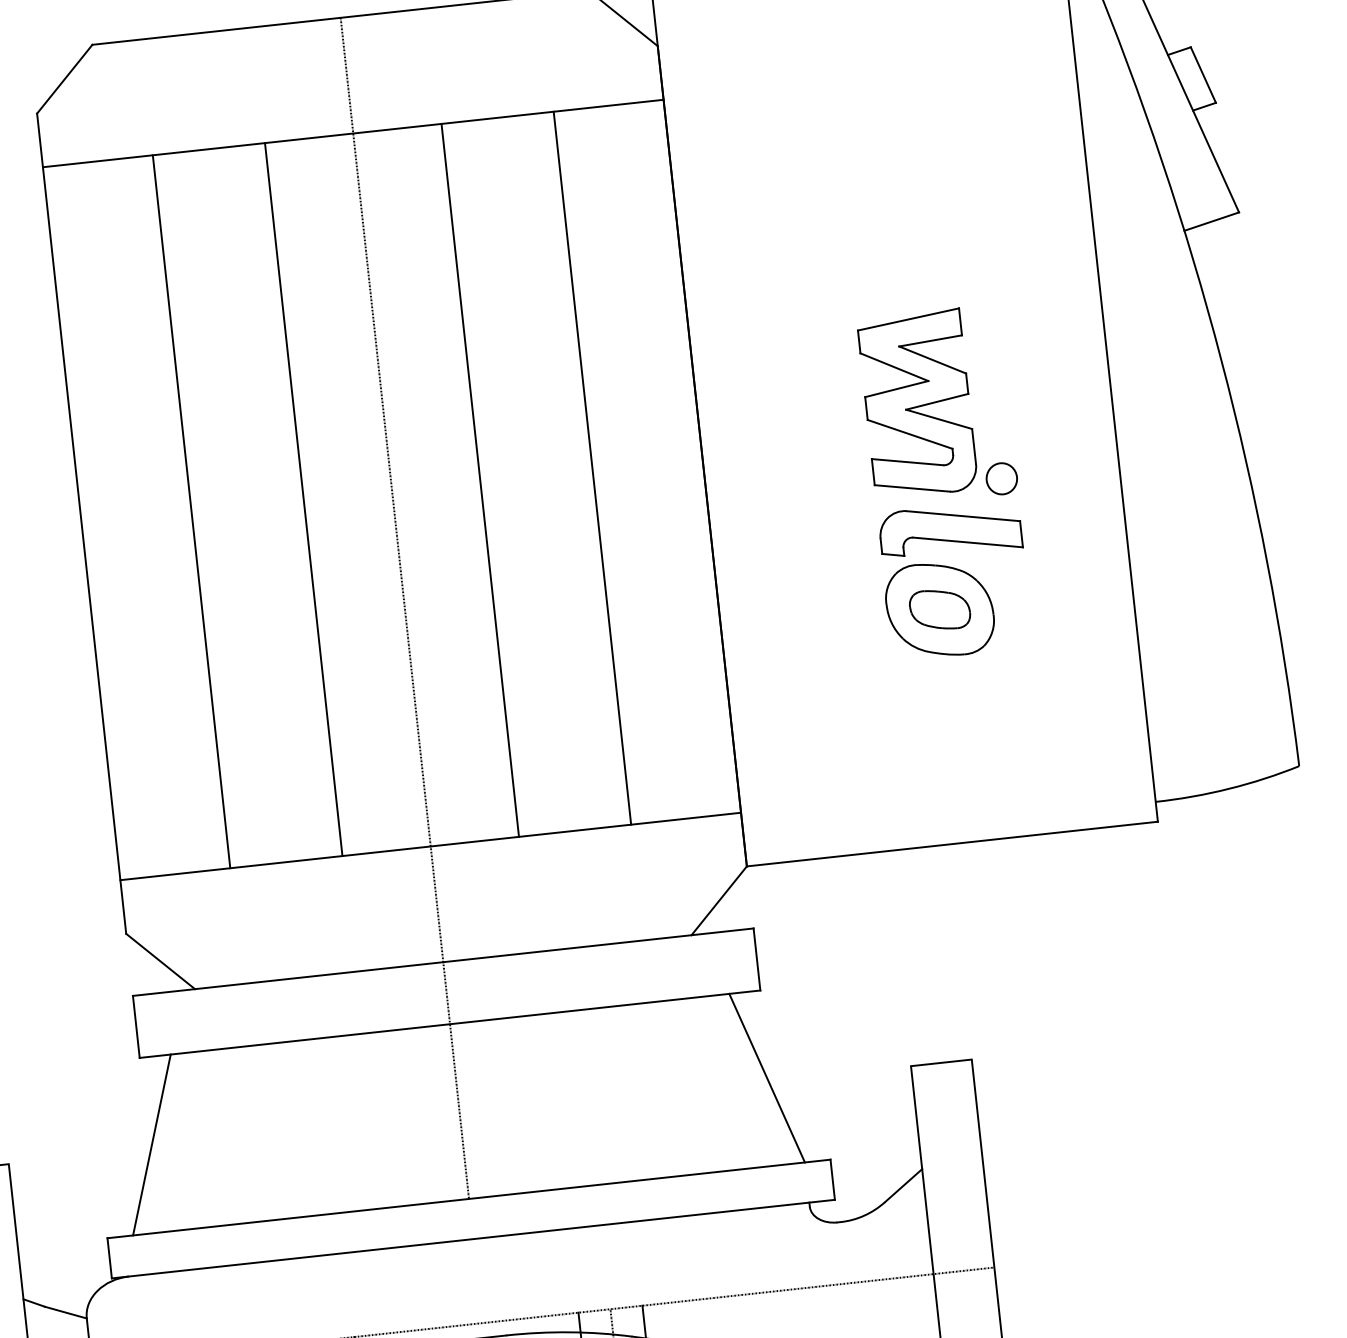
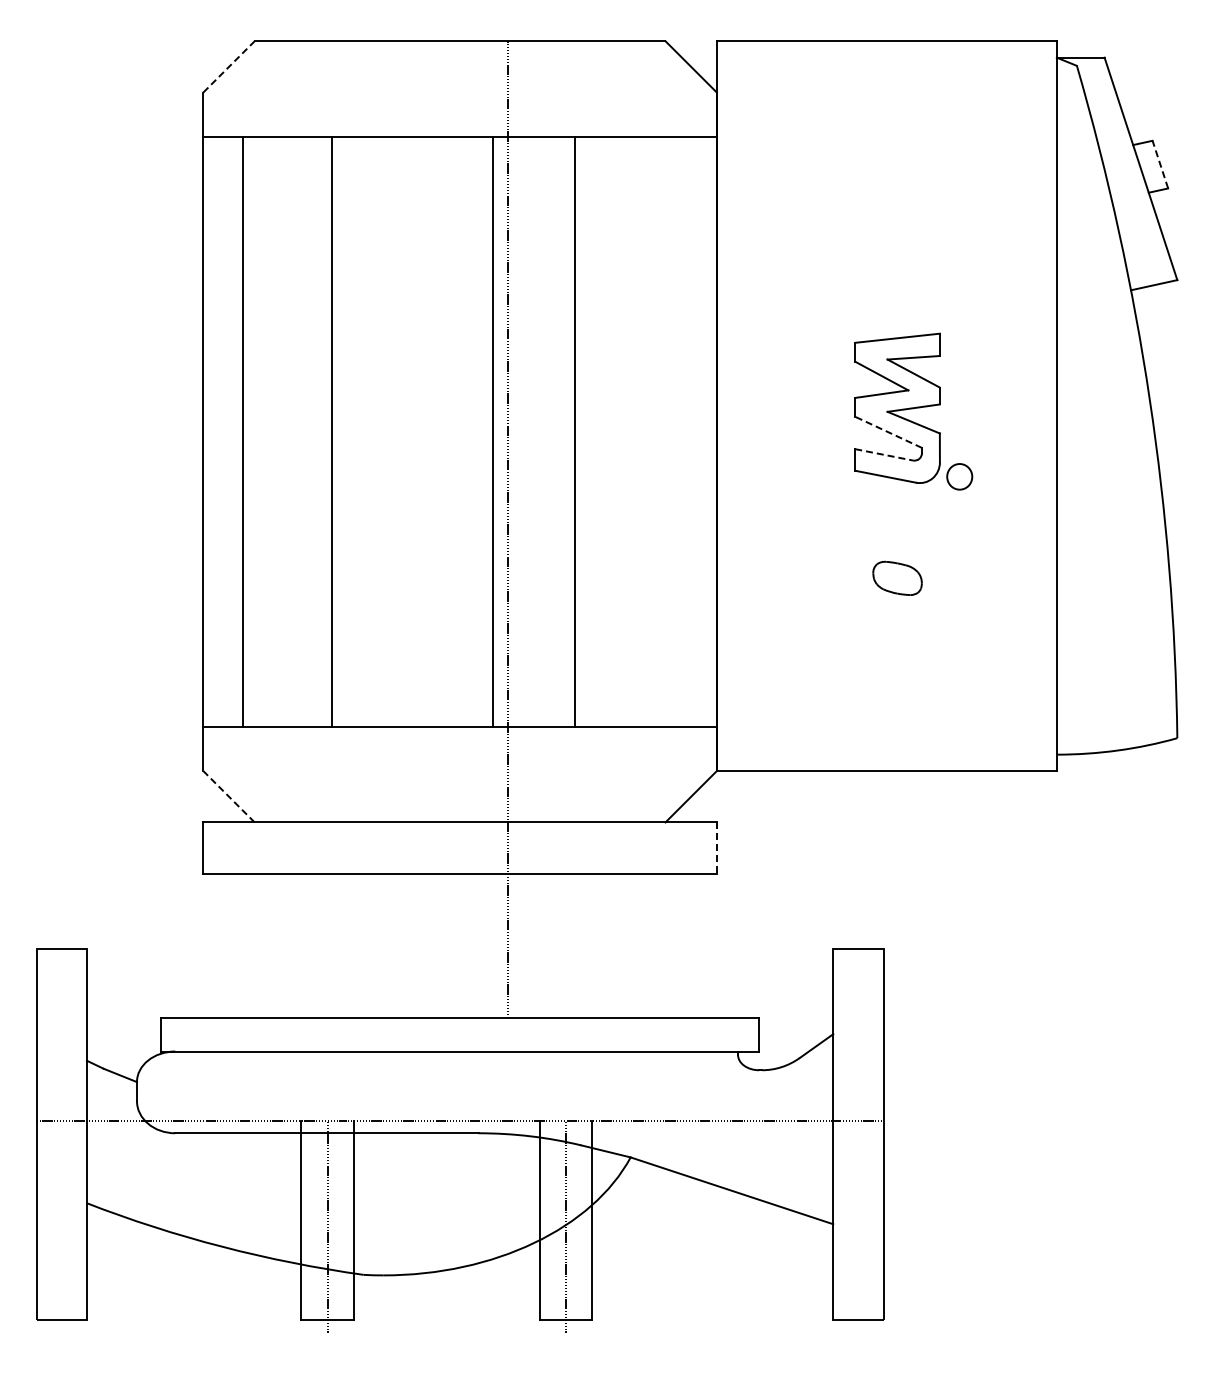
line: (1203, 74) -> (1160, 164), solid -> dashed
line: (65, 78) -> (229, 66), solid -> dashed
line: (909, 434) -> (888, 432), solid -> dashed
line: (907, 461) -> (884, 454), solid -> dashed
line: (591, 467) -> (574, 431), moved
line: (480, 479) -> (493, 431), moved
line: (304, 499) -> (332, 431), moved
line: (191, 511) -> (243, 431), moved
part: (955, 580) -> (912, 555), removed
line: (405, 608) -> (508, 529), moved
line: (756, 960) -> (716, 848), solid -> dashed
line: (159, 961) -> (228, 796), solid -> dashed
line: (766, 1077) -> (714, 945), removed
line: (151, 1144) -> (205, 945), removed

